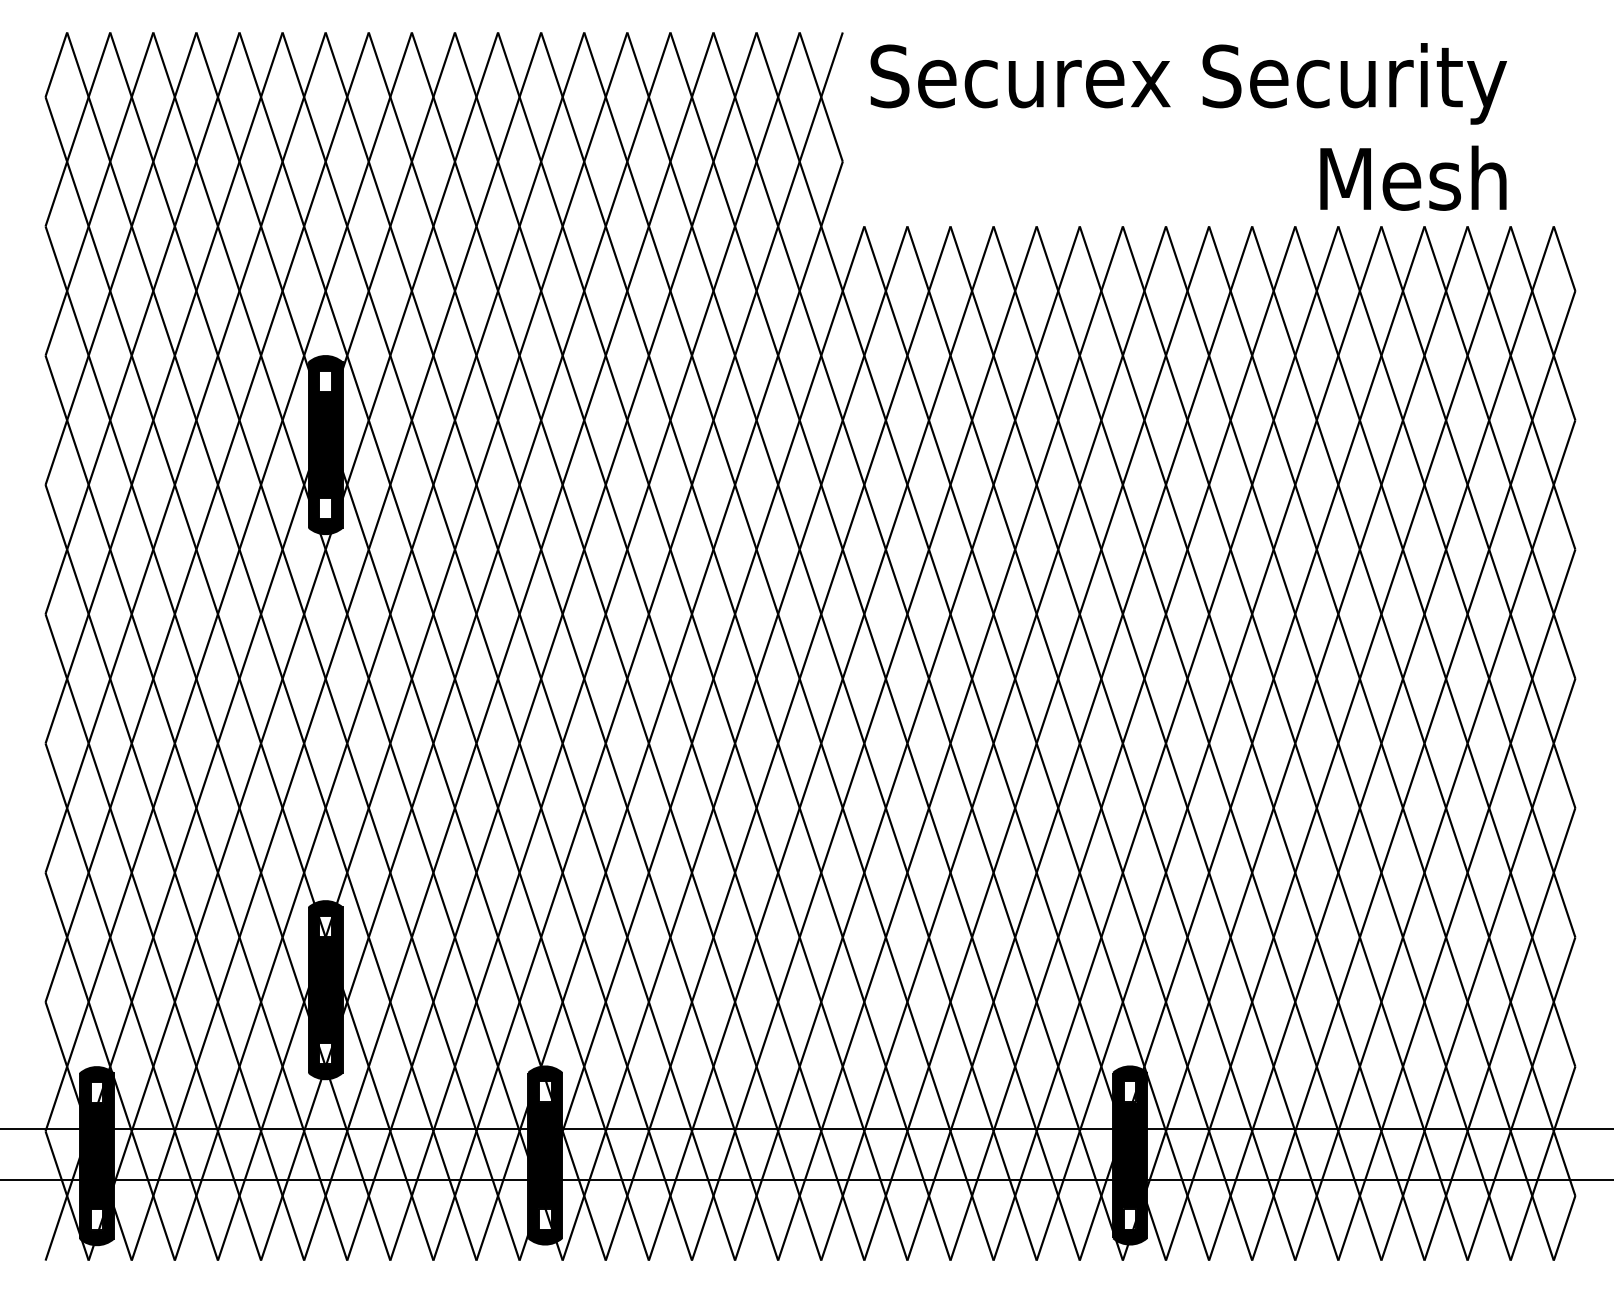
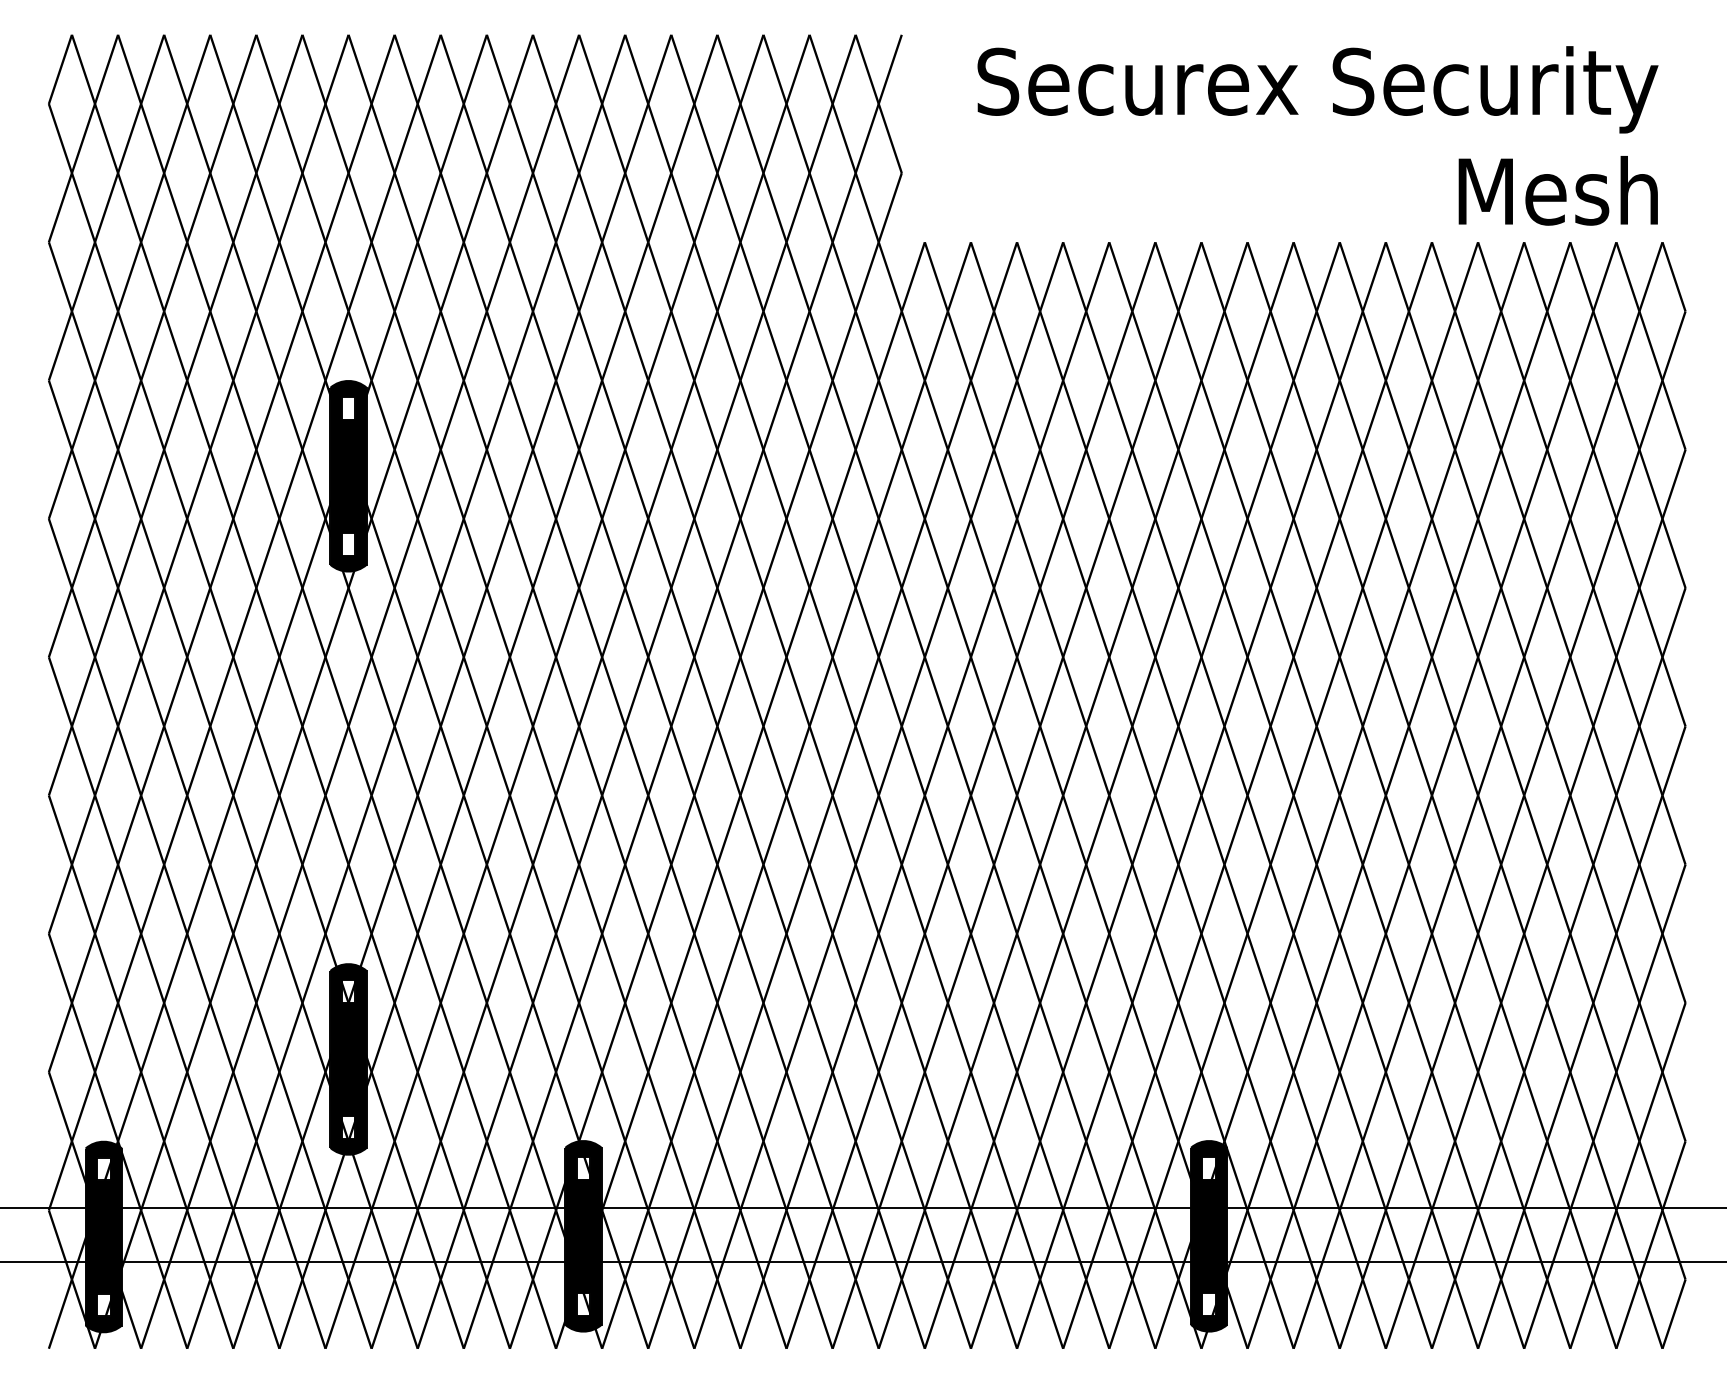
text: (1188, 126) -> (1317, 135), moved

